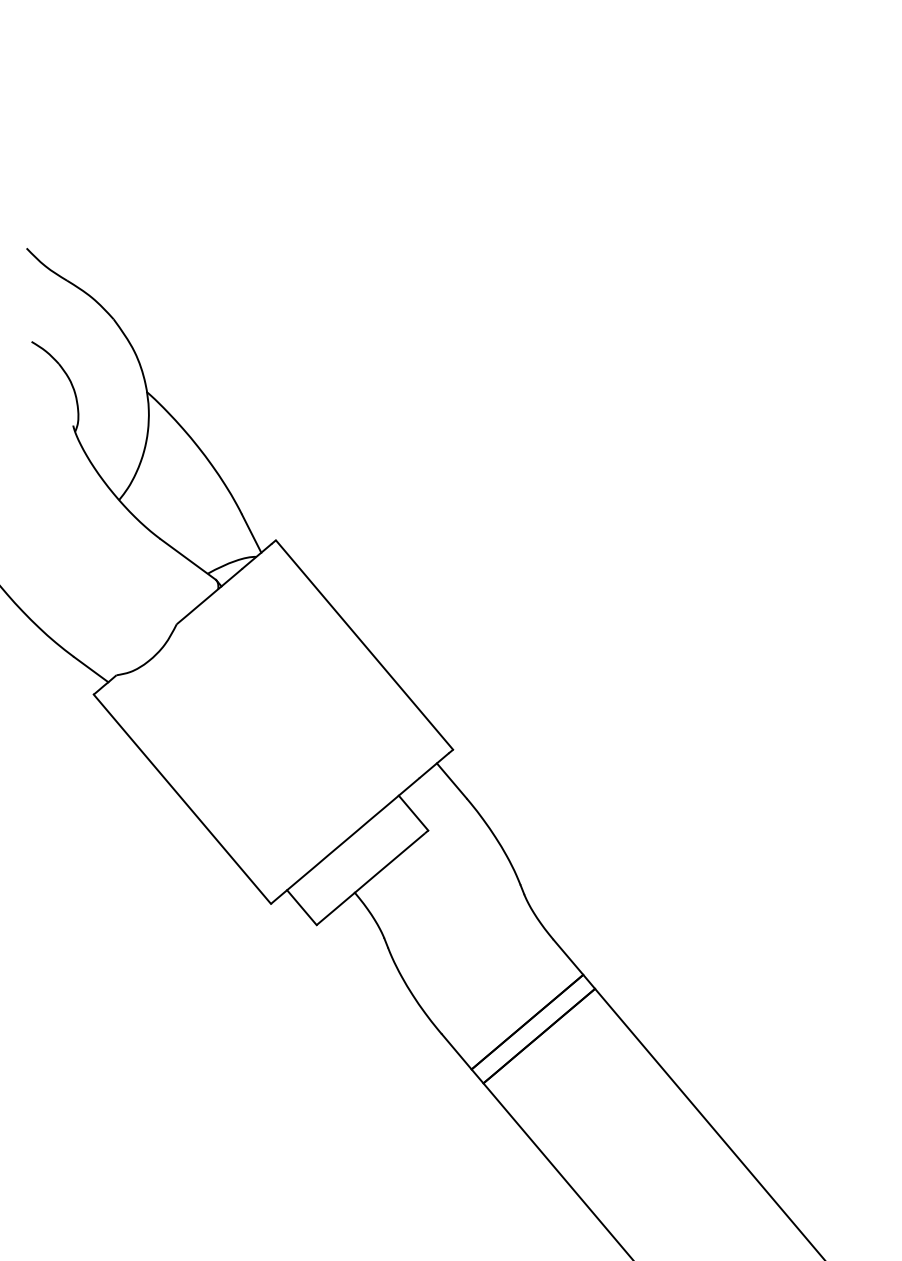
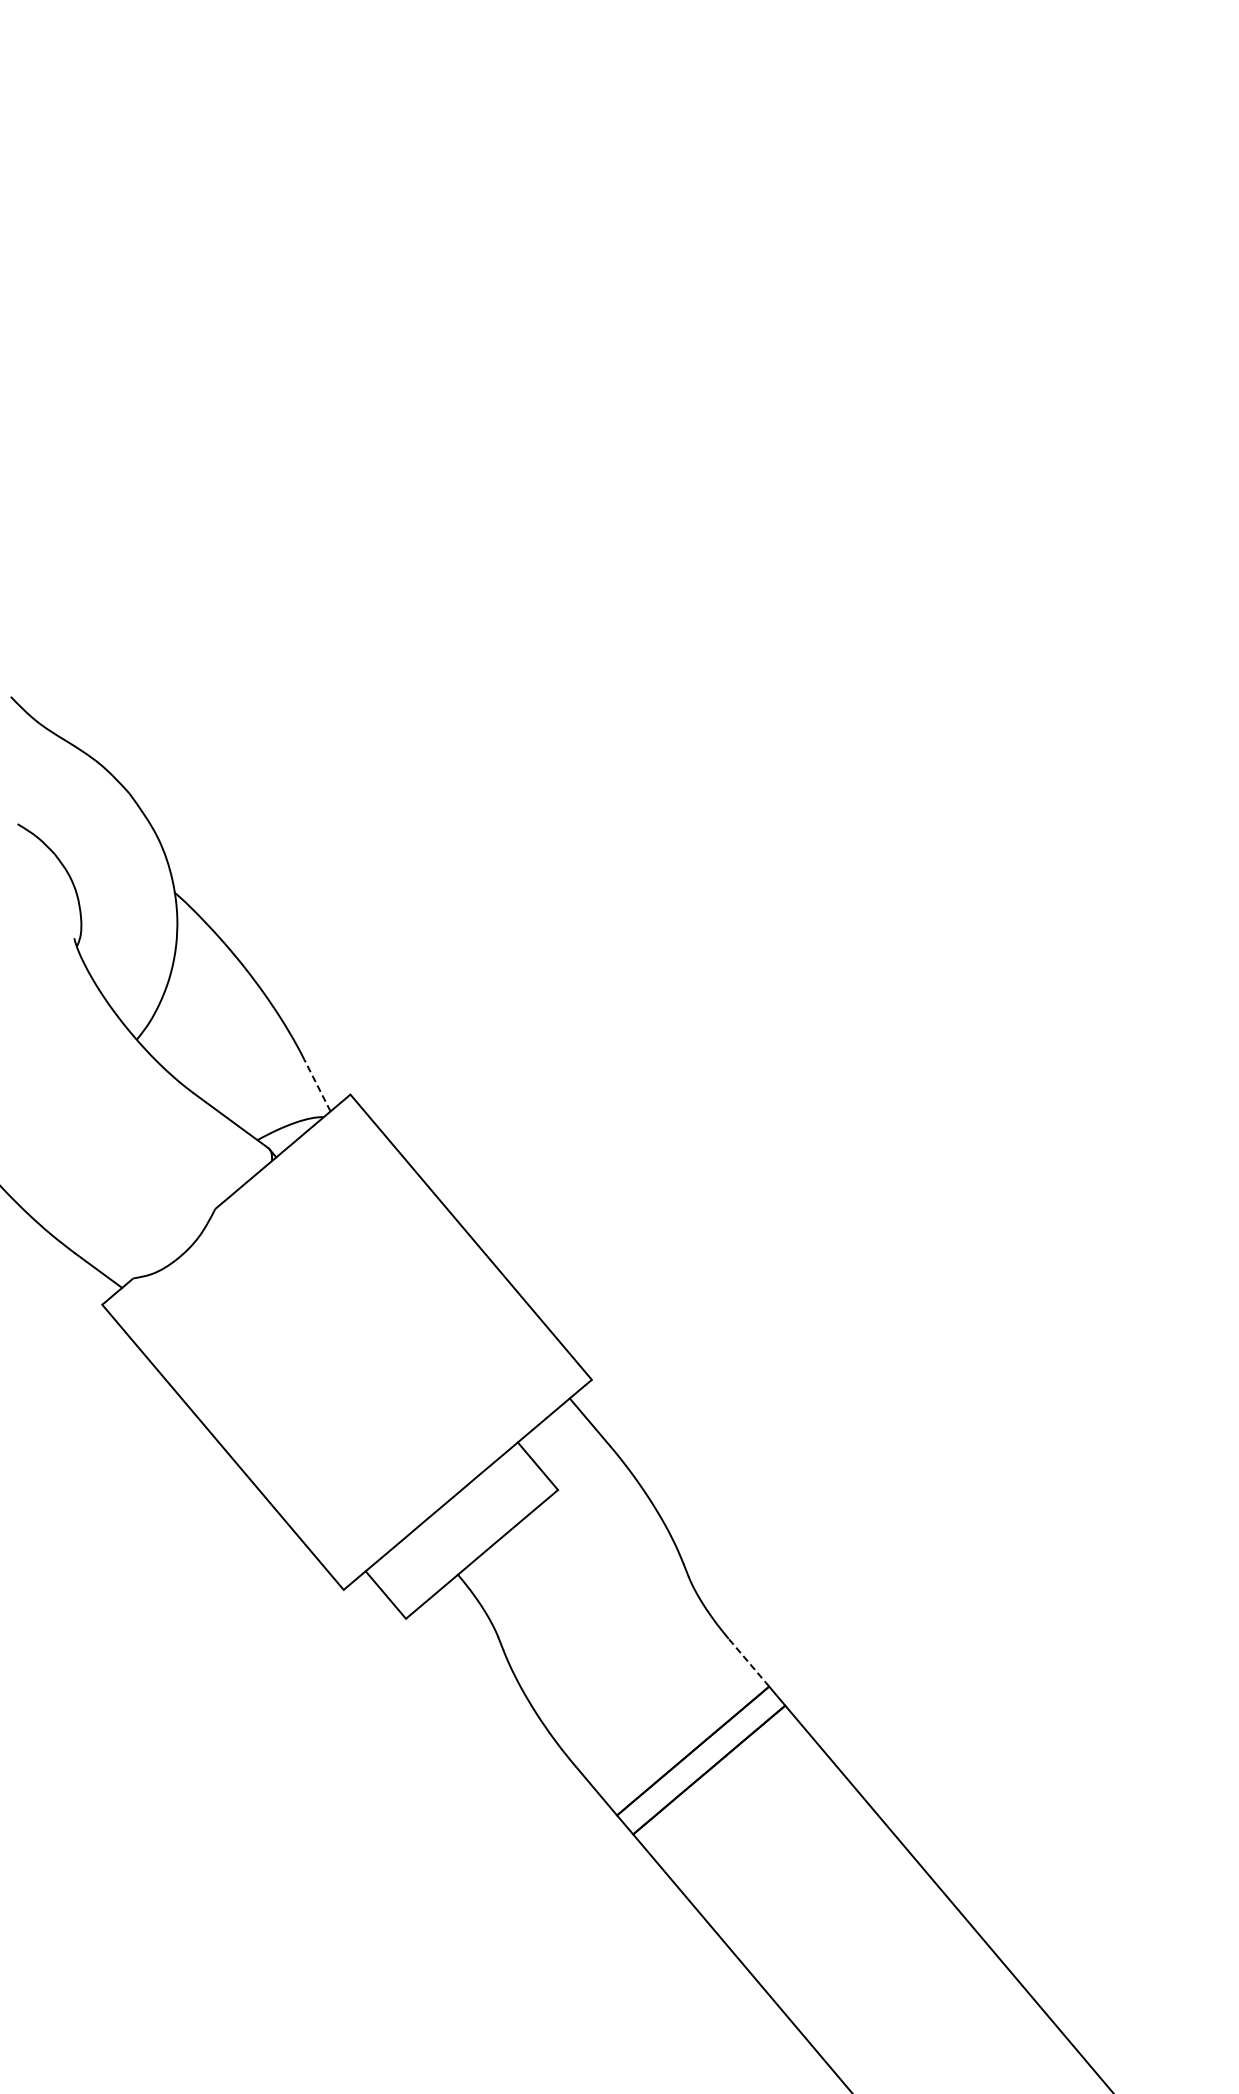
line: (251, 533) -> (317, 1085), solid -> dashed
line: (568, 957) -> (748, 1662), solid -> dashed

